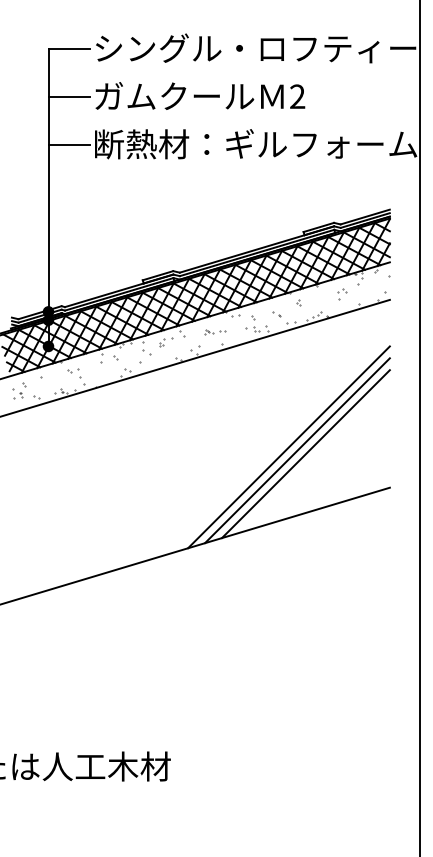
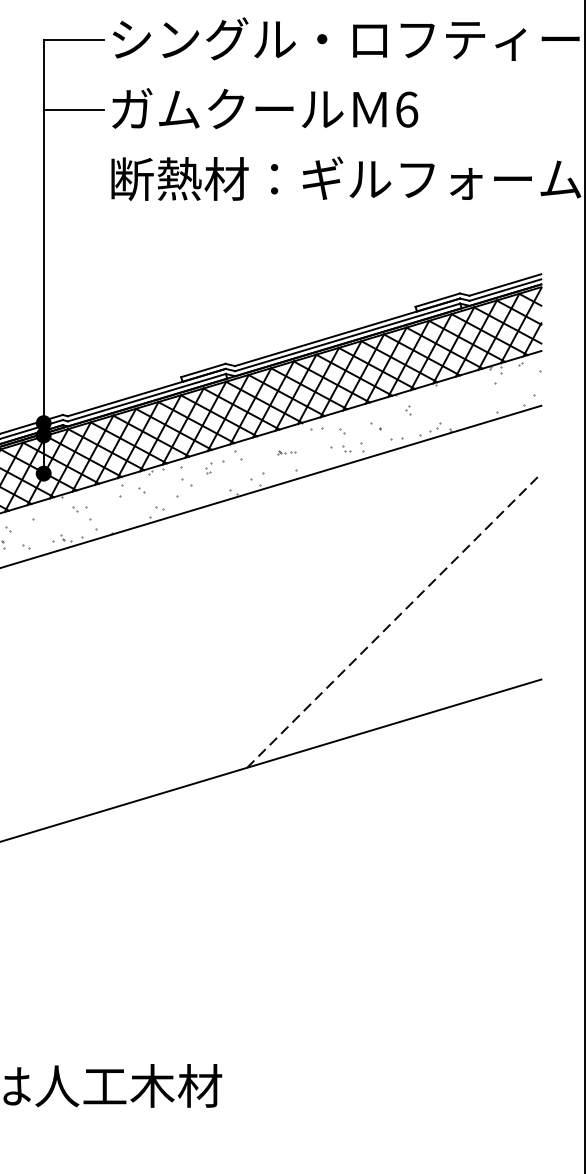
text: (297, 96) -> (406, 109), 2 -> 6
line: (68, 144) -> (72, 179), removed
part: (342, 294) -> (472, 397), removed
part: (215, 332) -> (287, 453), size x0.6
line: (288, 447) -> (393, 620), solid -> dashed
line: (297, 450) -> (406, 625), removed
line: (305, 454) -> (418, 631), removed

